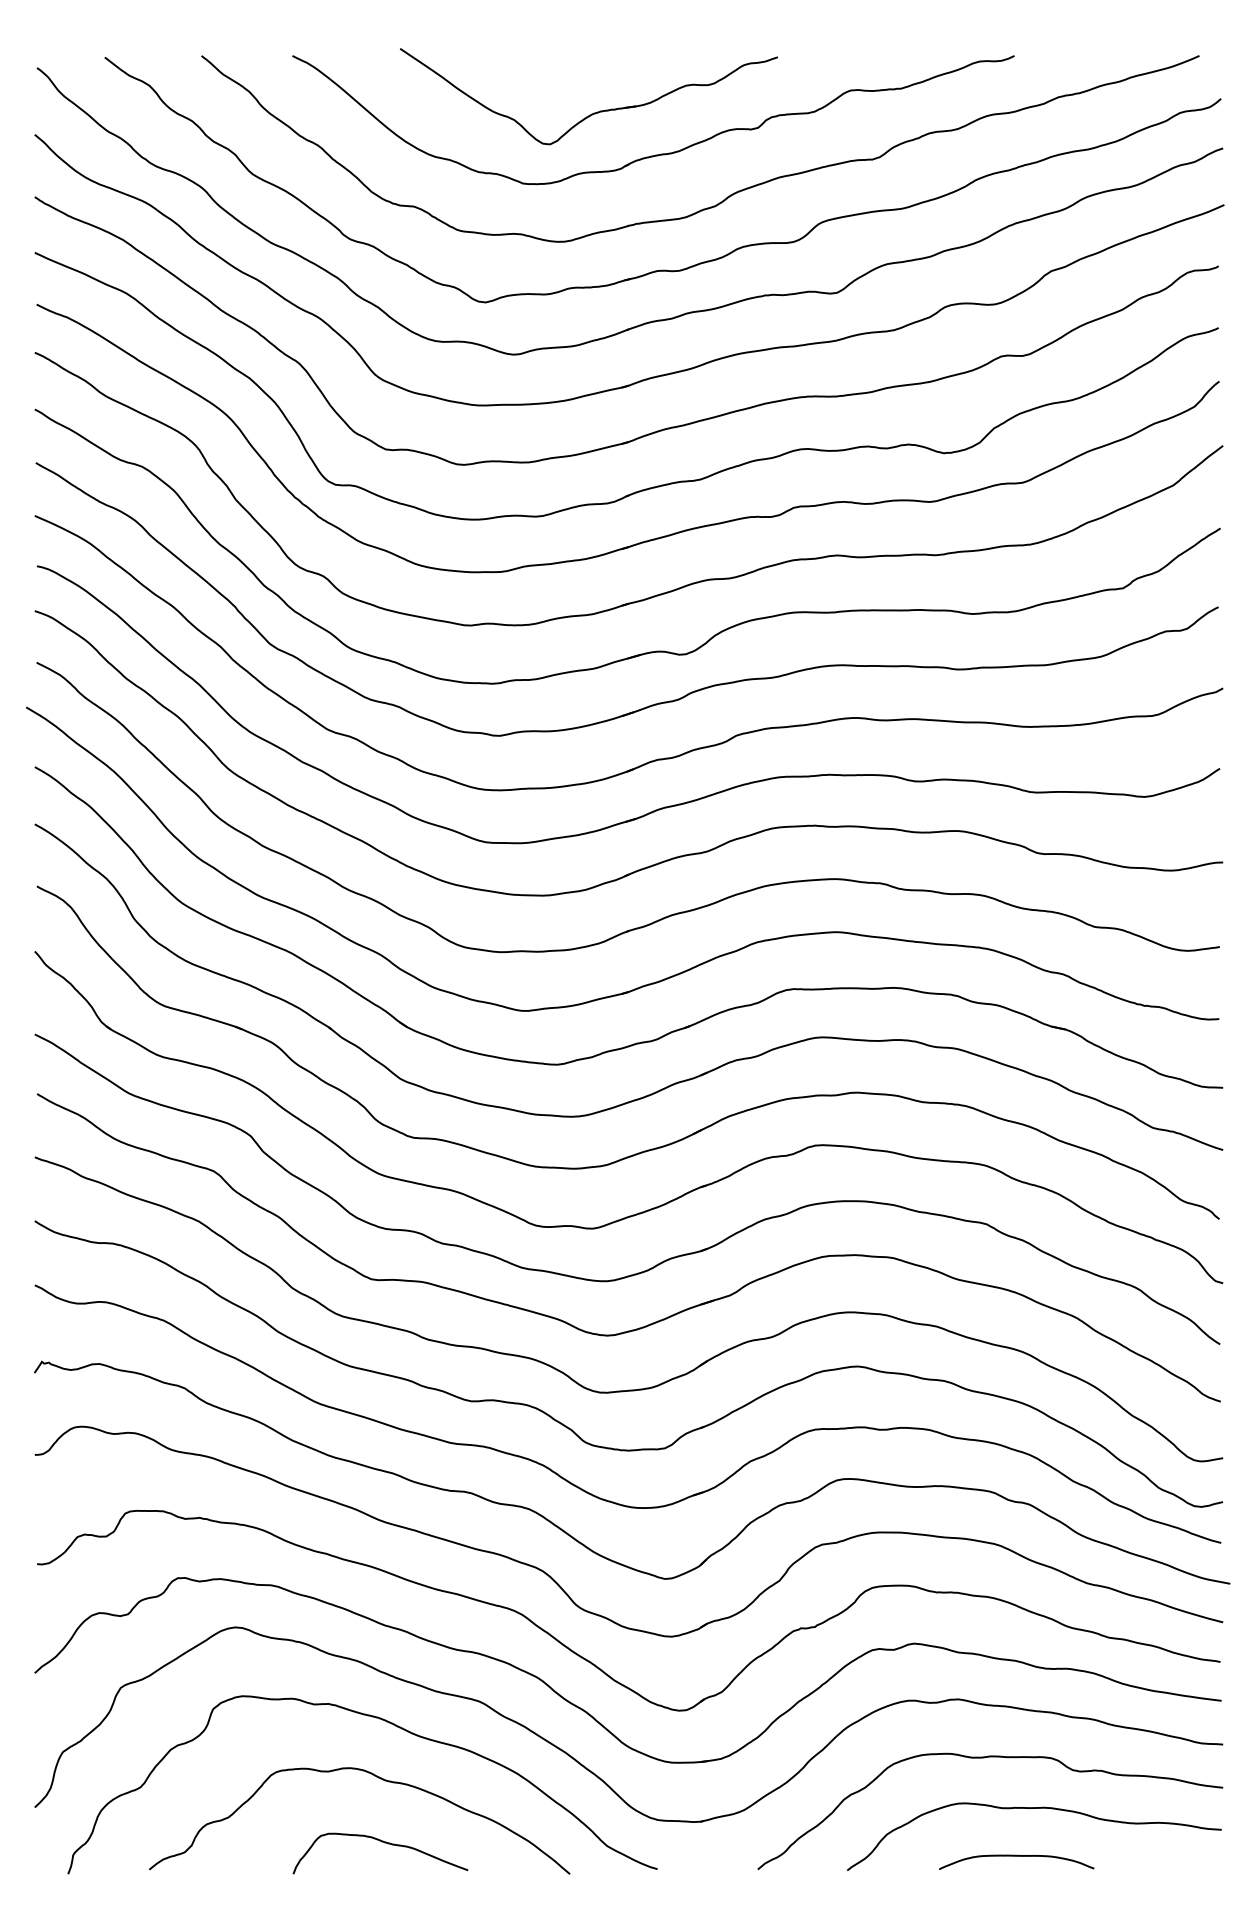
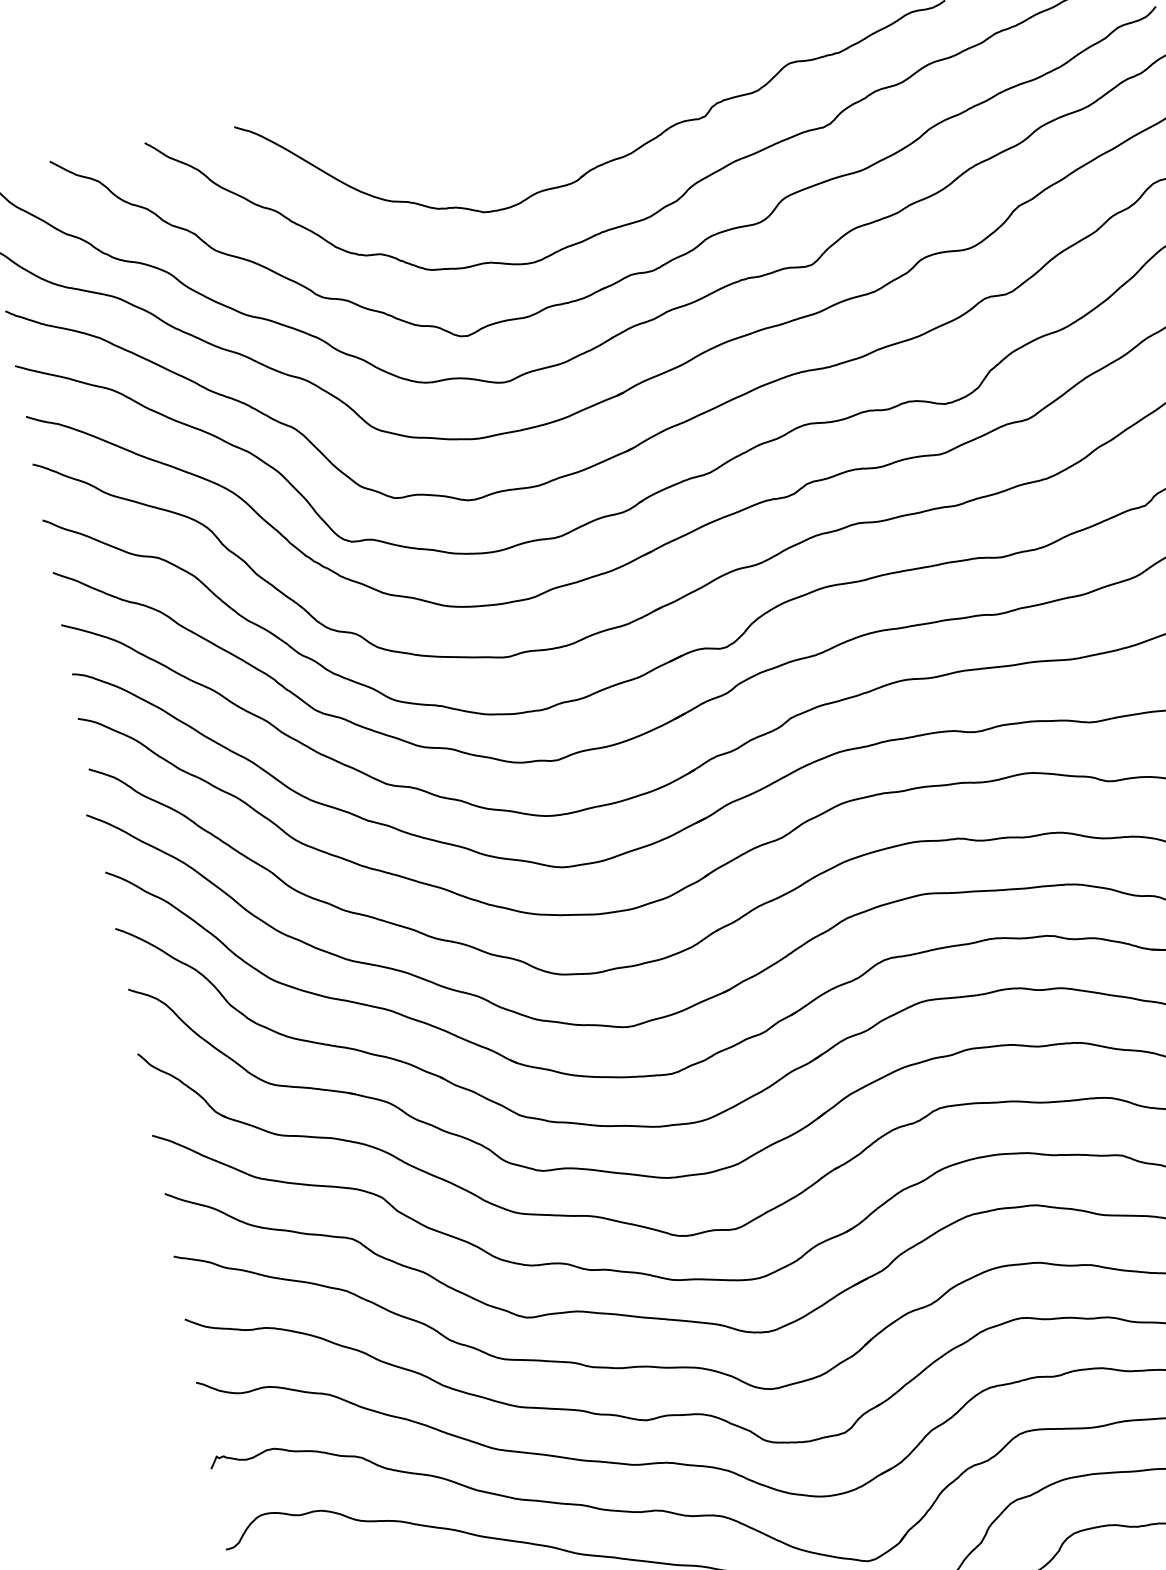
part: (593, 112) -> (540, 130), removed

